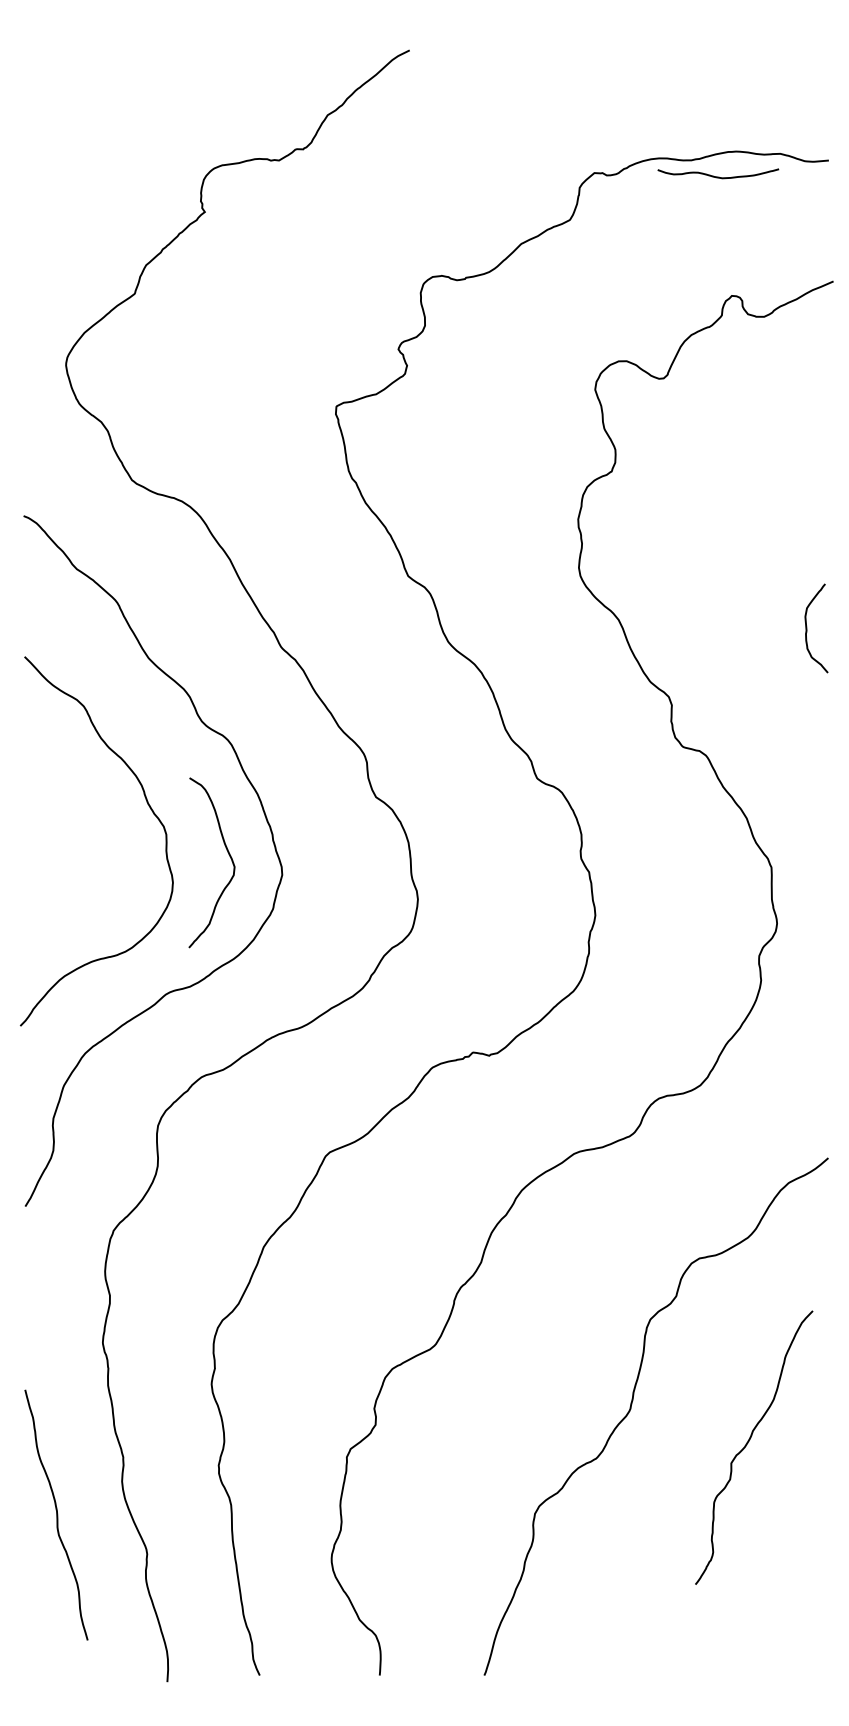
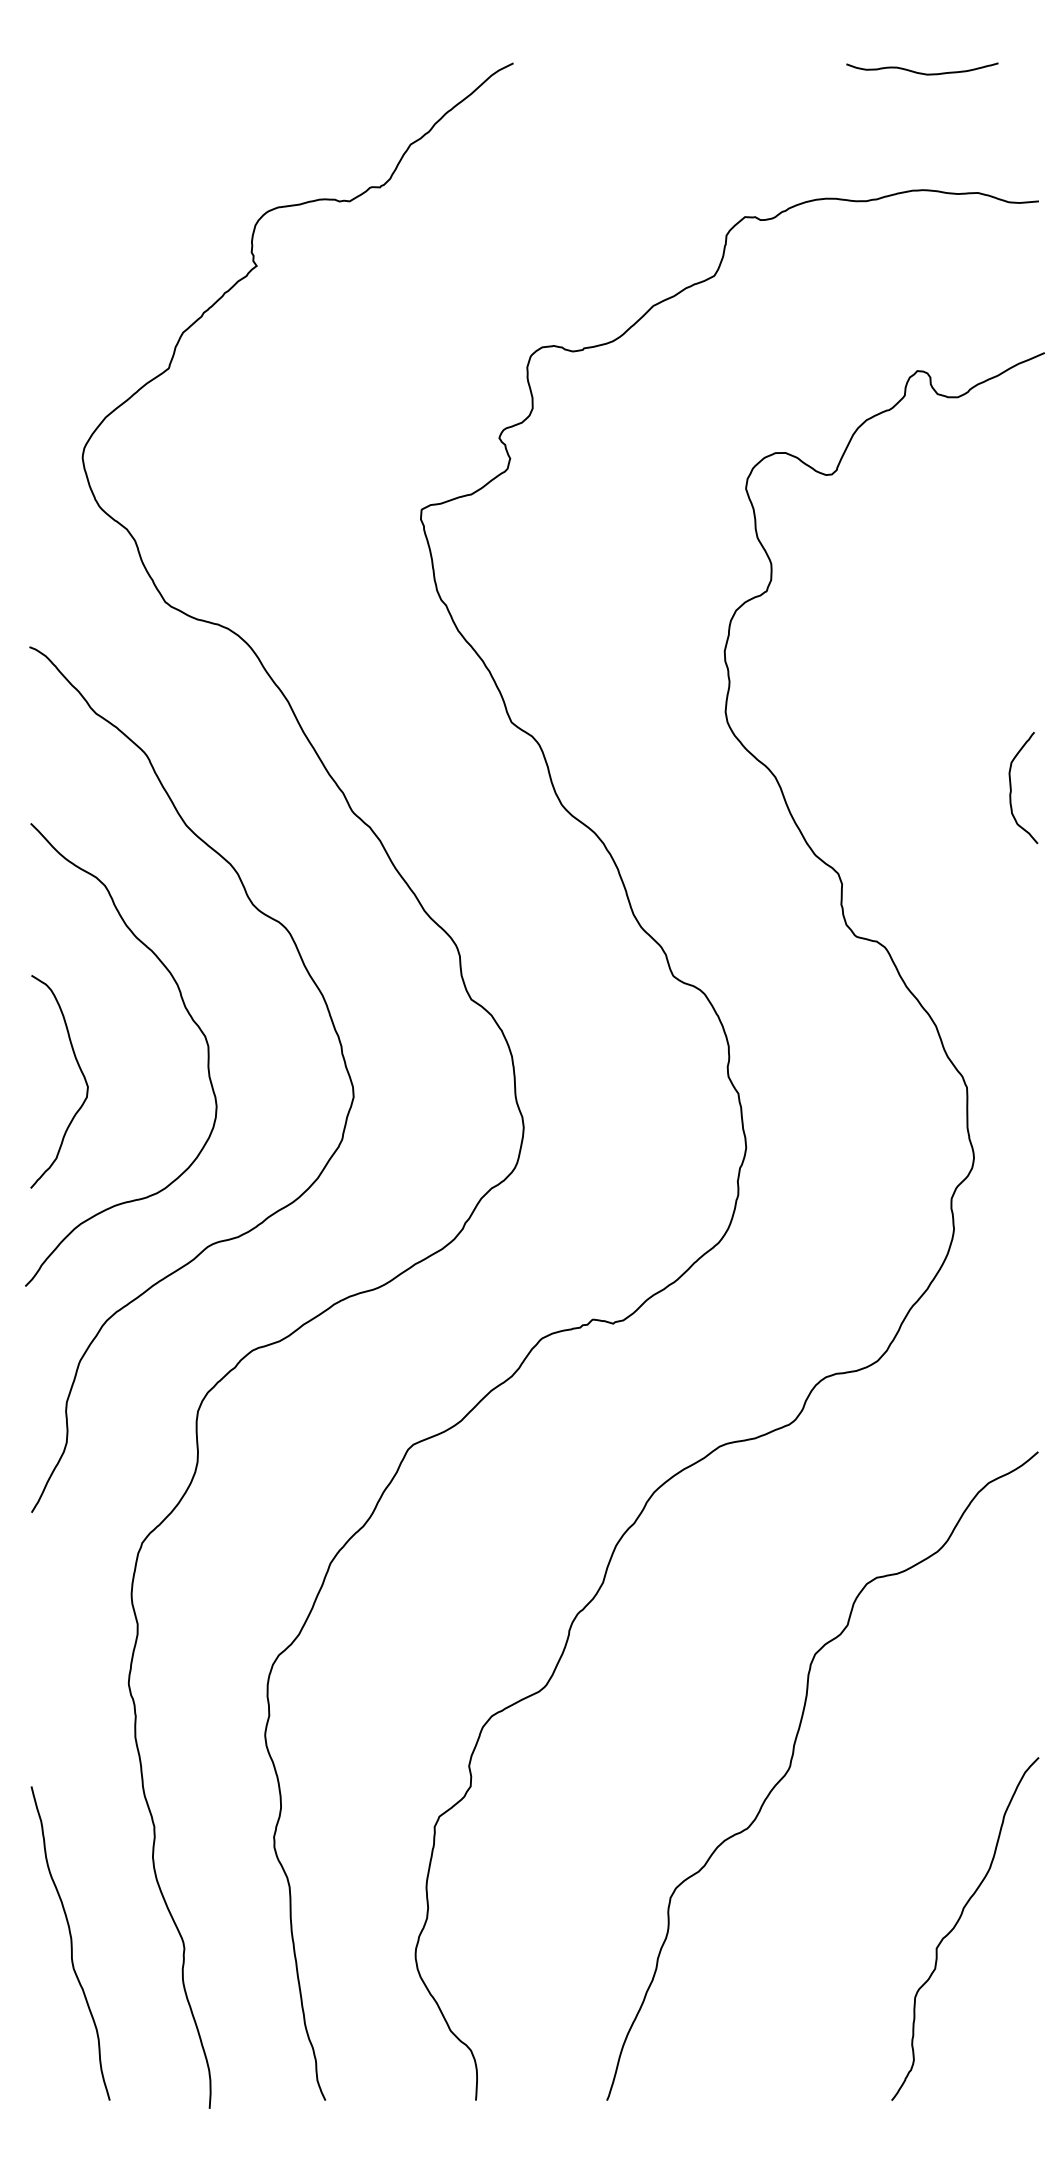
curve: (718, 176) -> (922, 72), moved
curve: (228, 854) -> (80, 1071), moved
curve: (747, 1444) -> (957, 1924), moved
curve: (56, 1515) -> (70, 1943), moved

